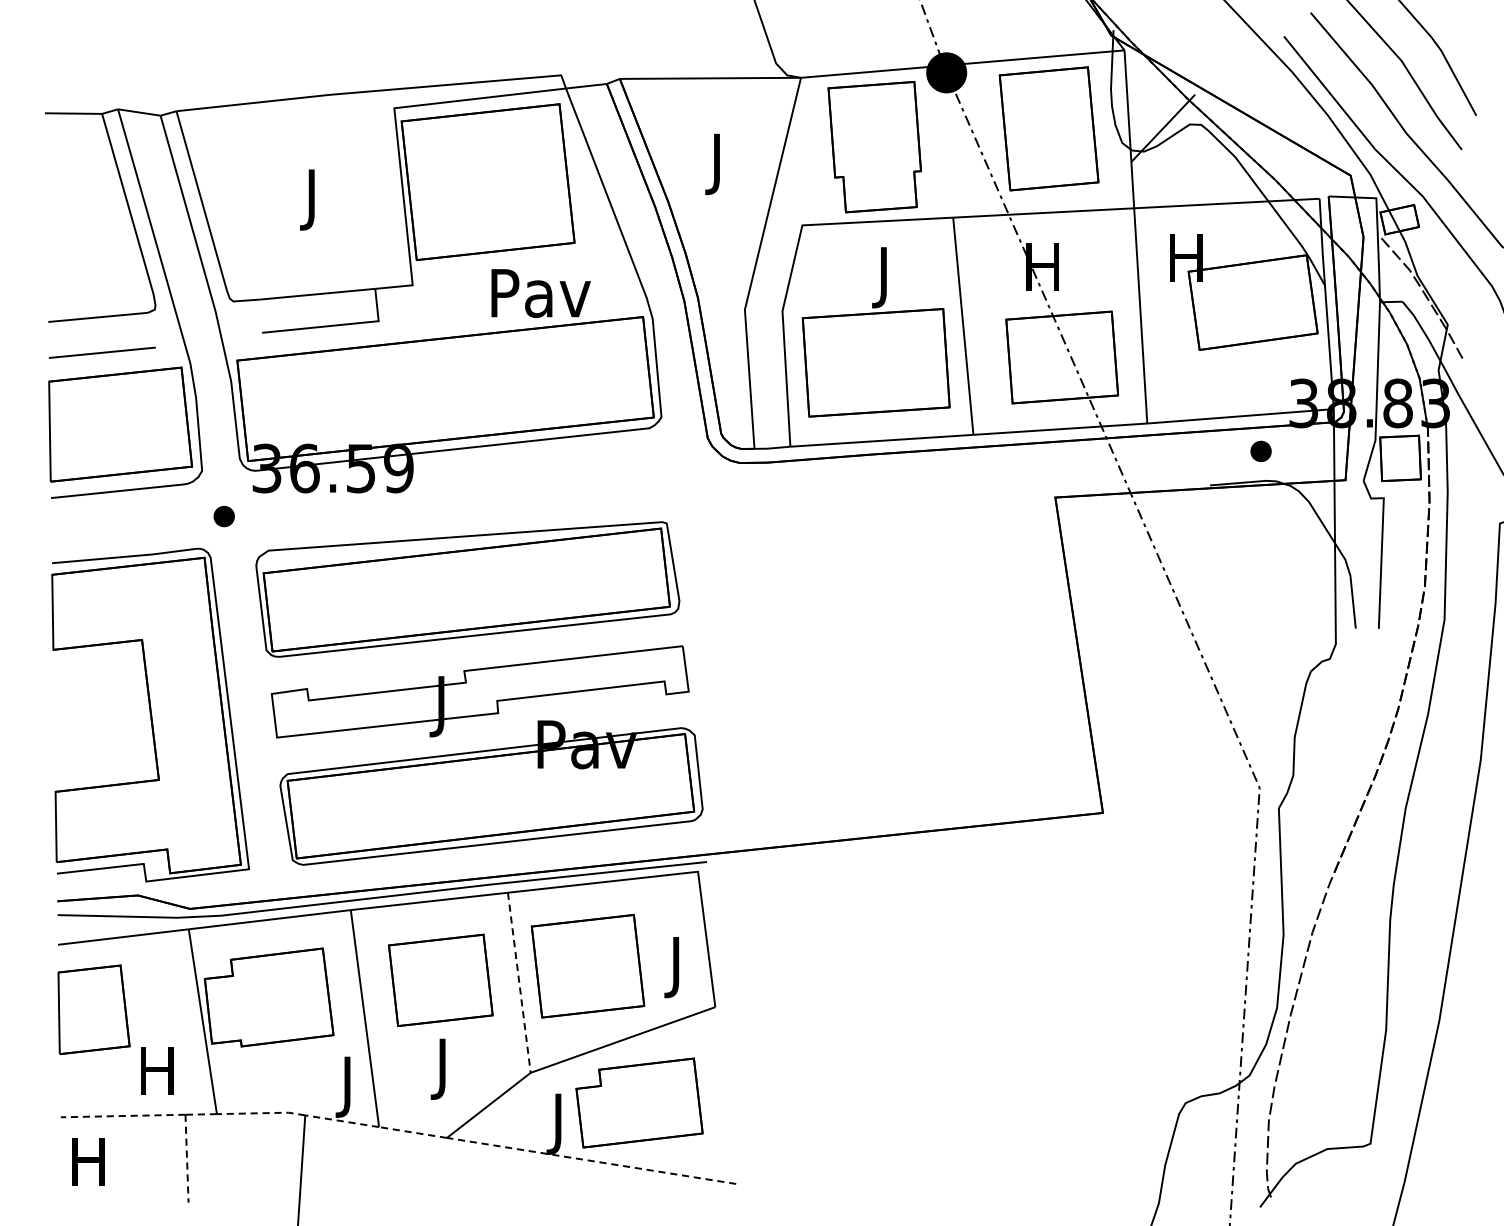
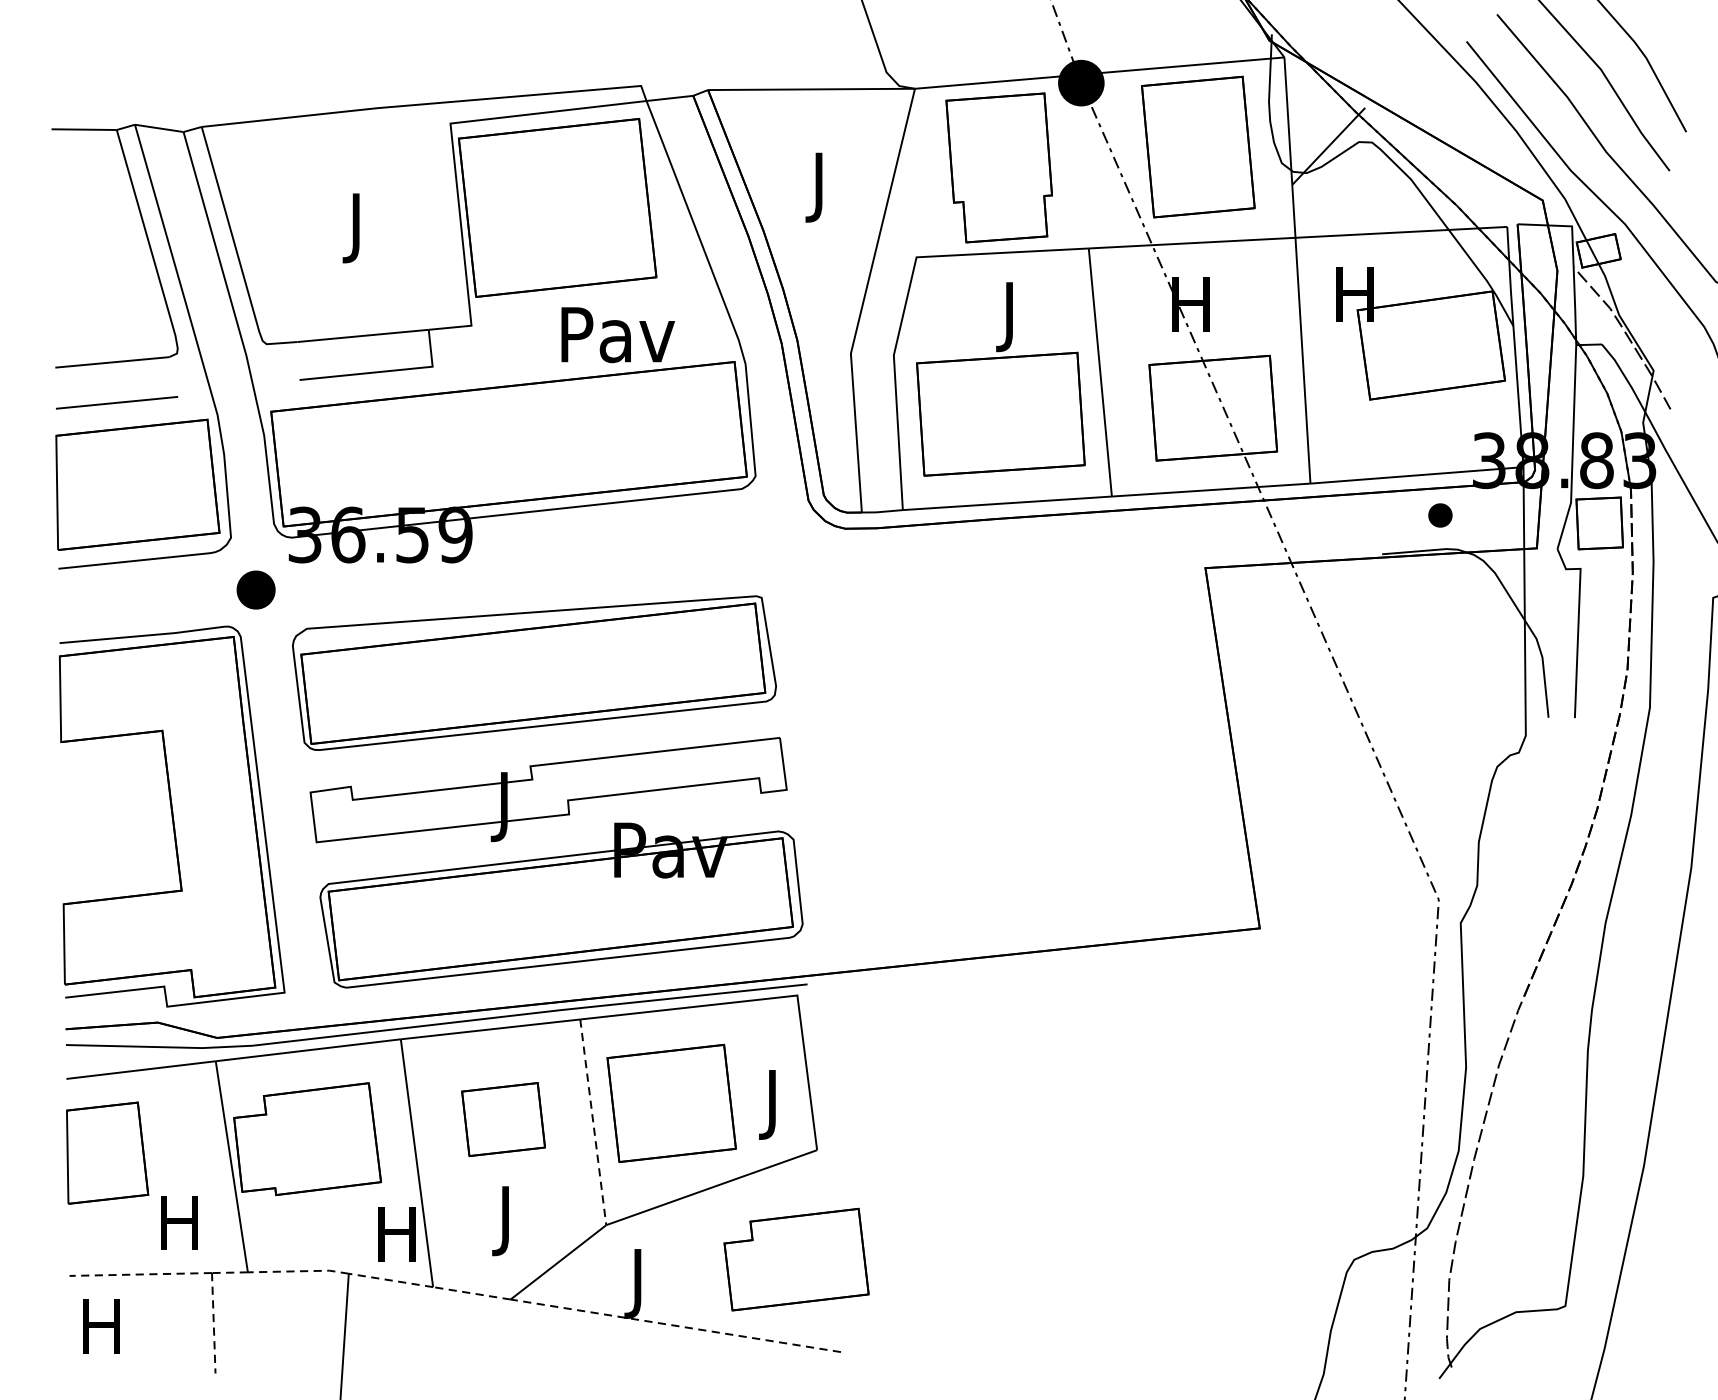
part: (224, 516) -> (256, 589), size x1.6
part: (440, 980) -> (503, 1119), size x0.7
text: (347, 1087) -> (396, 1241), J -> H
part: (639, 1102) -> (796, 1259), moved

